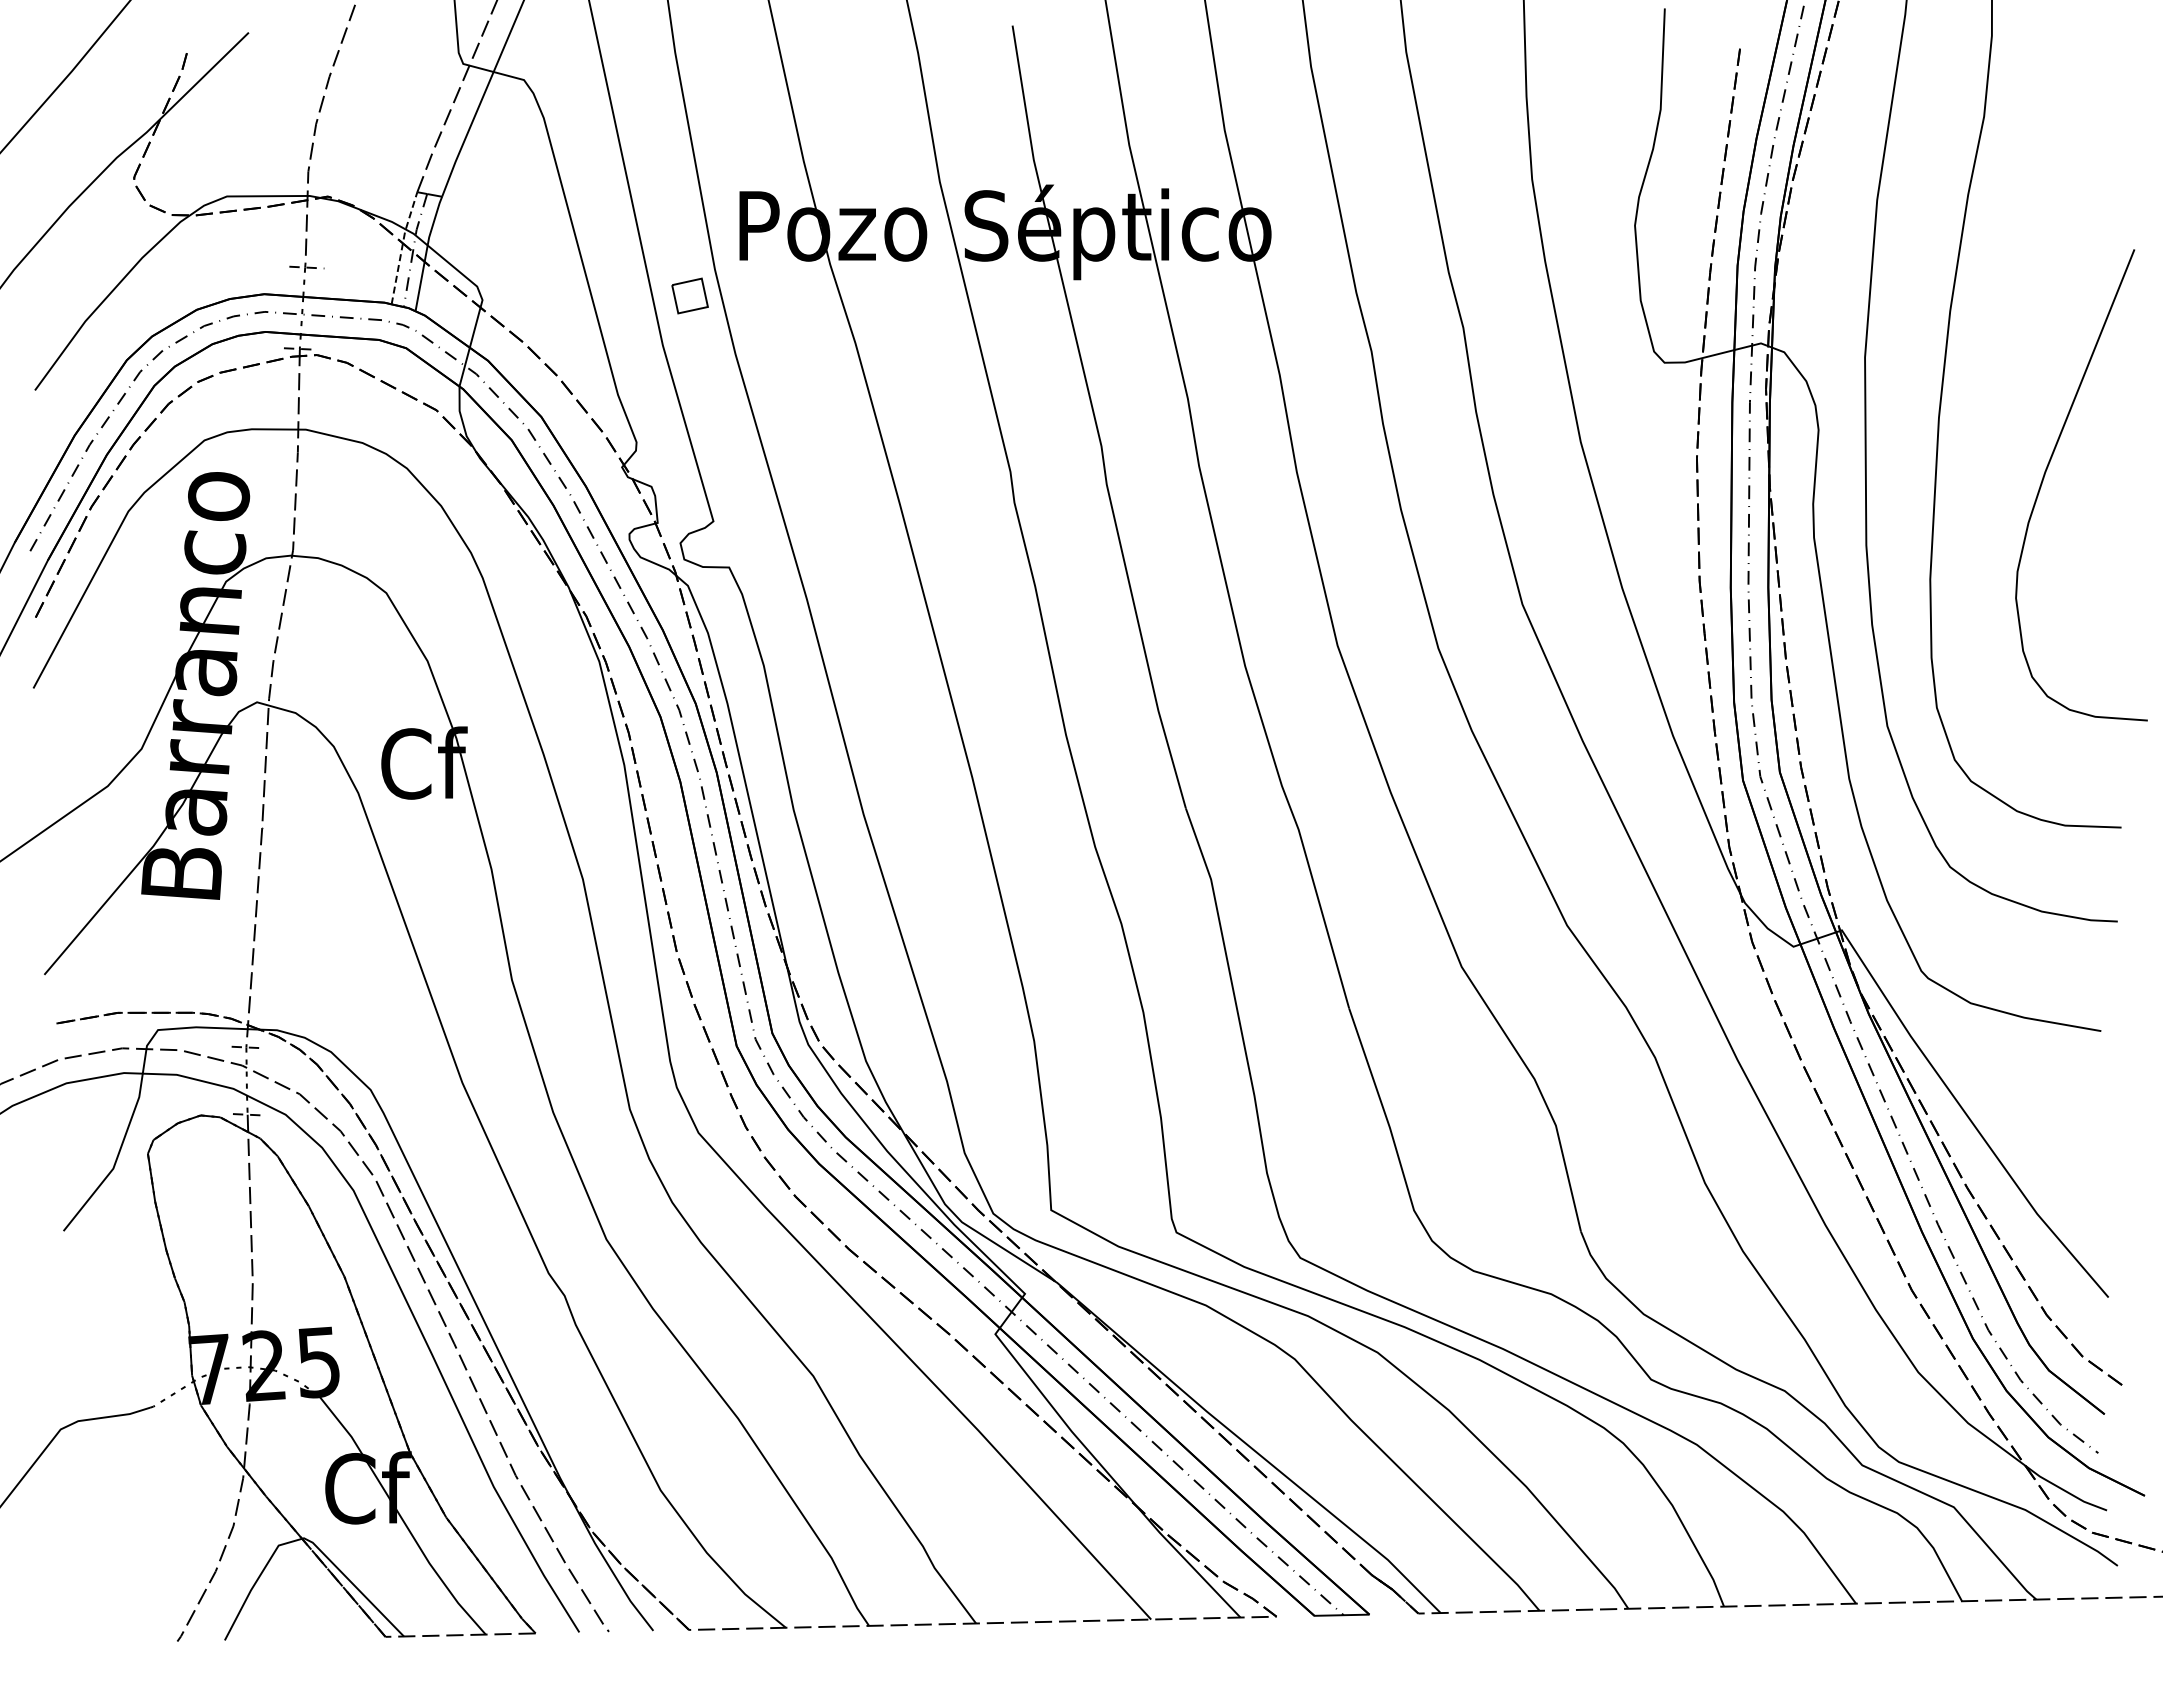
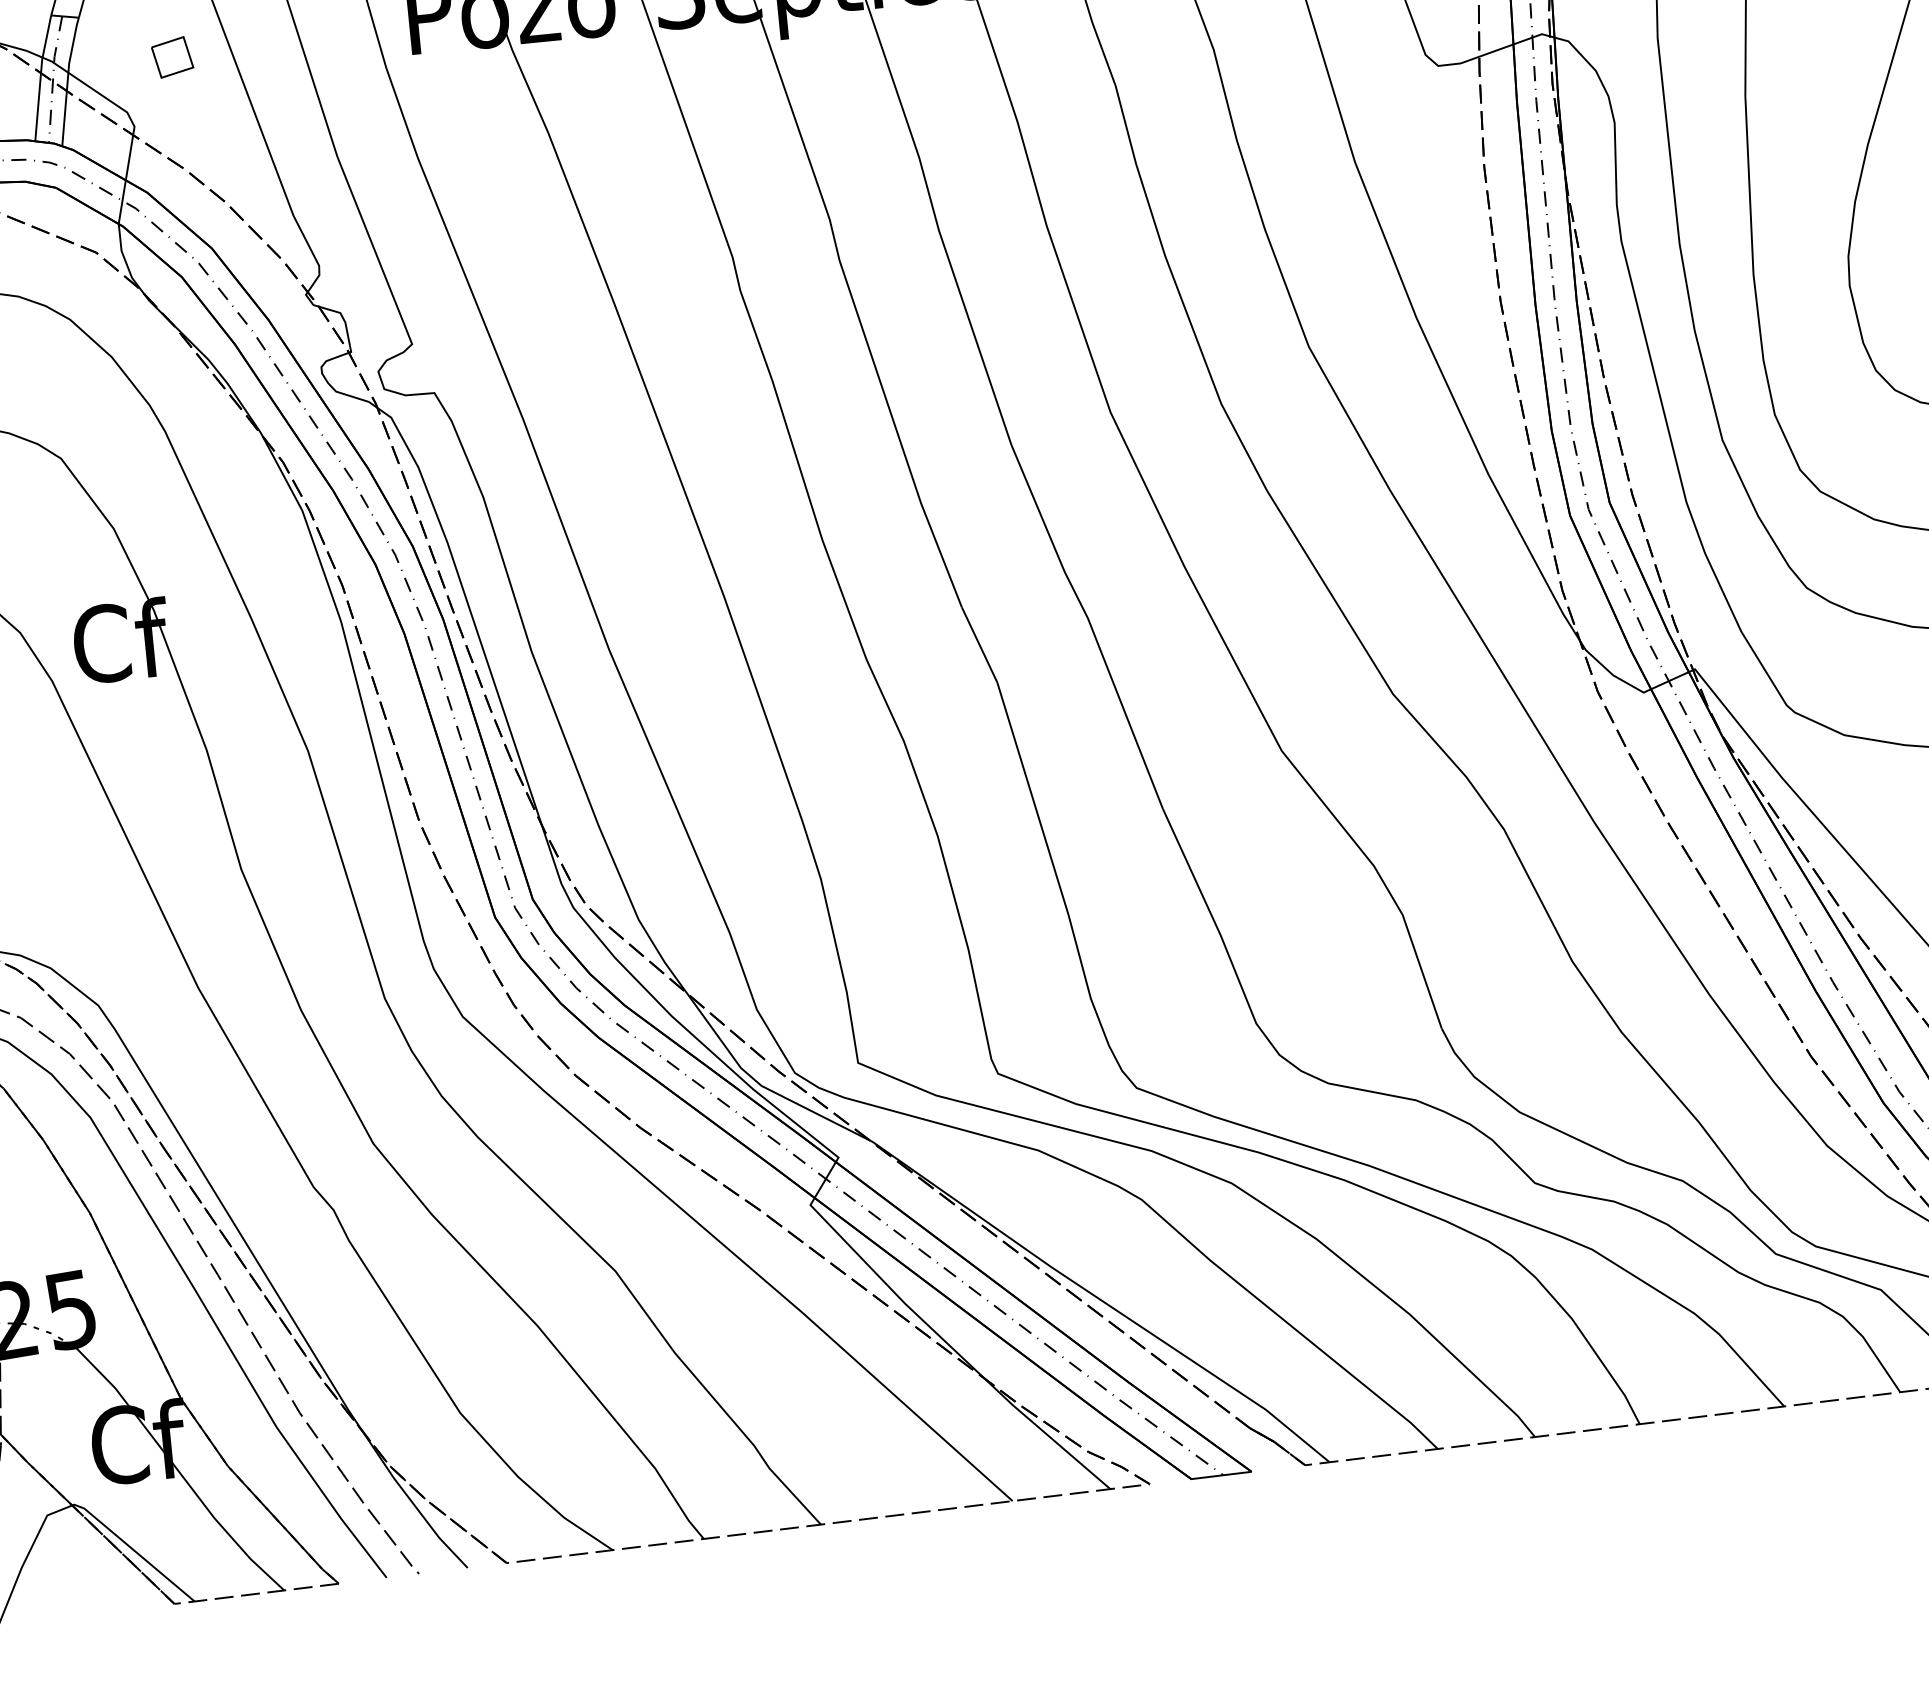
line: (402, 247) -> (40, 77), dashed -> solid
part: (689, 295) -> (171, 56), moved

